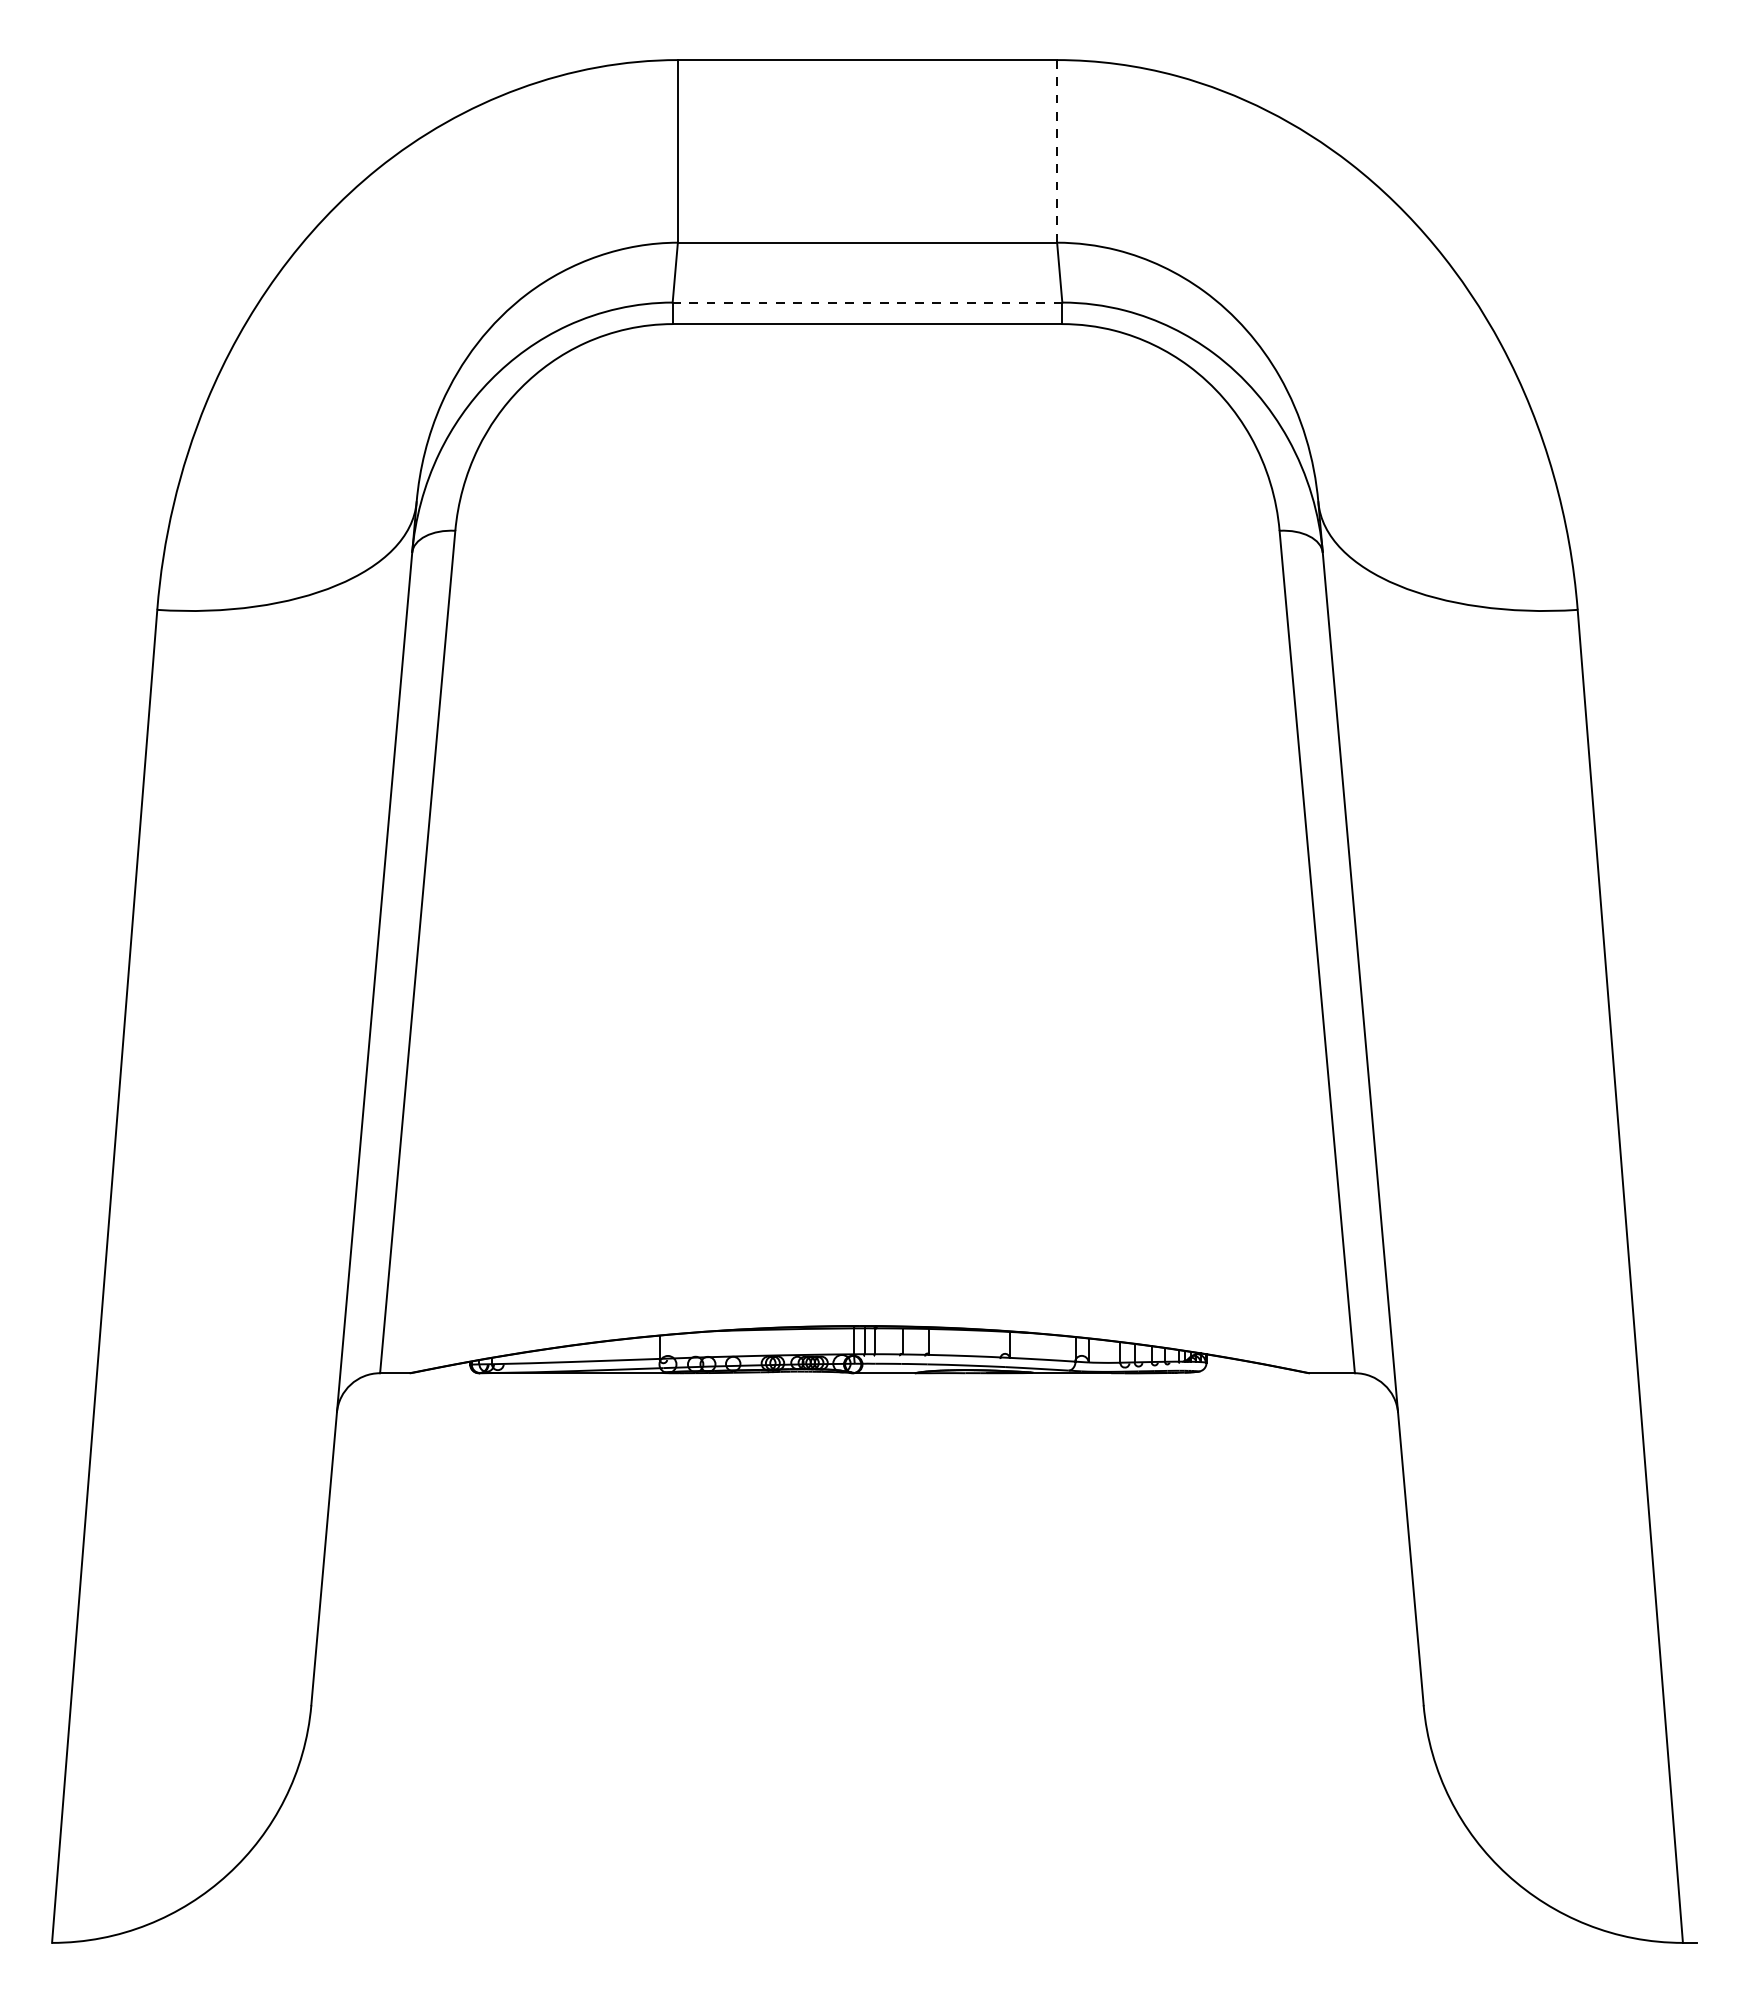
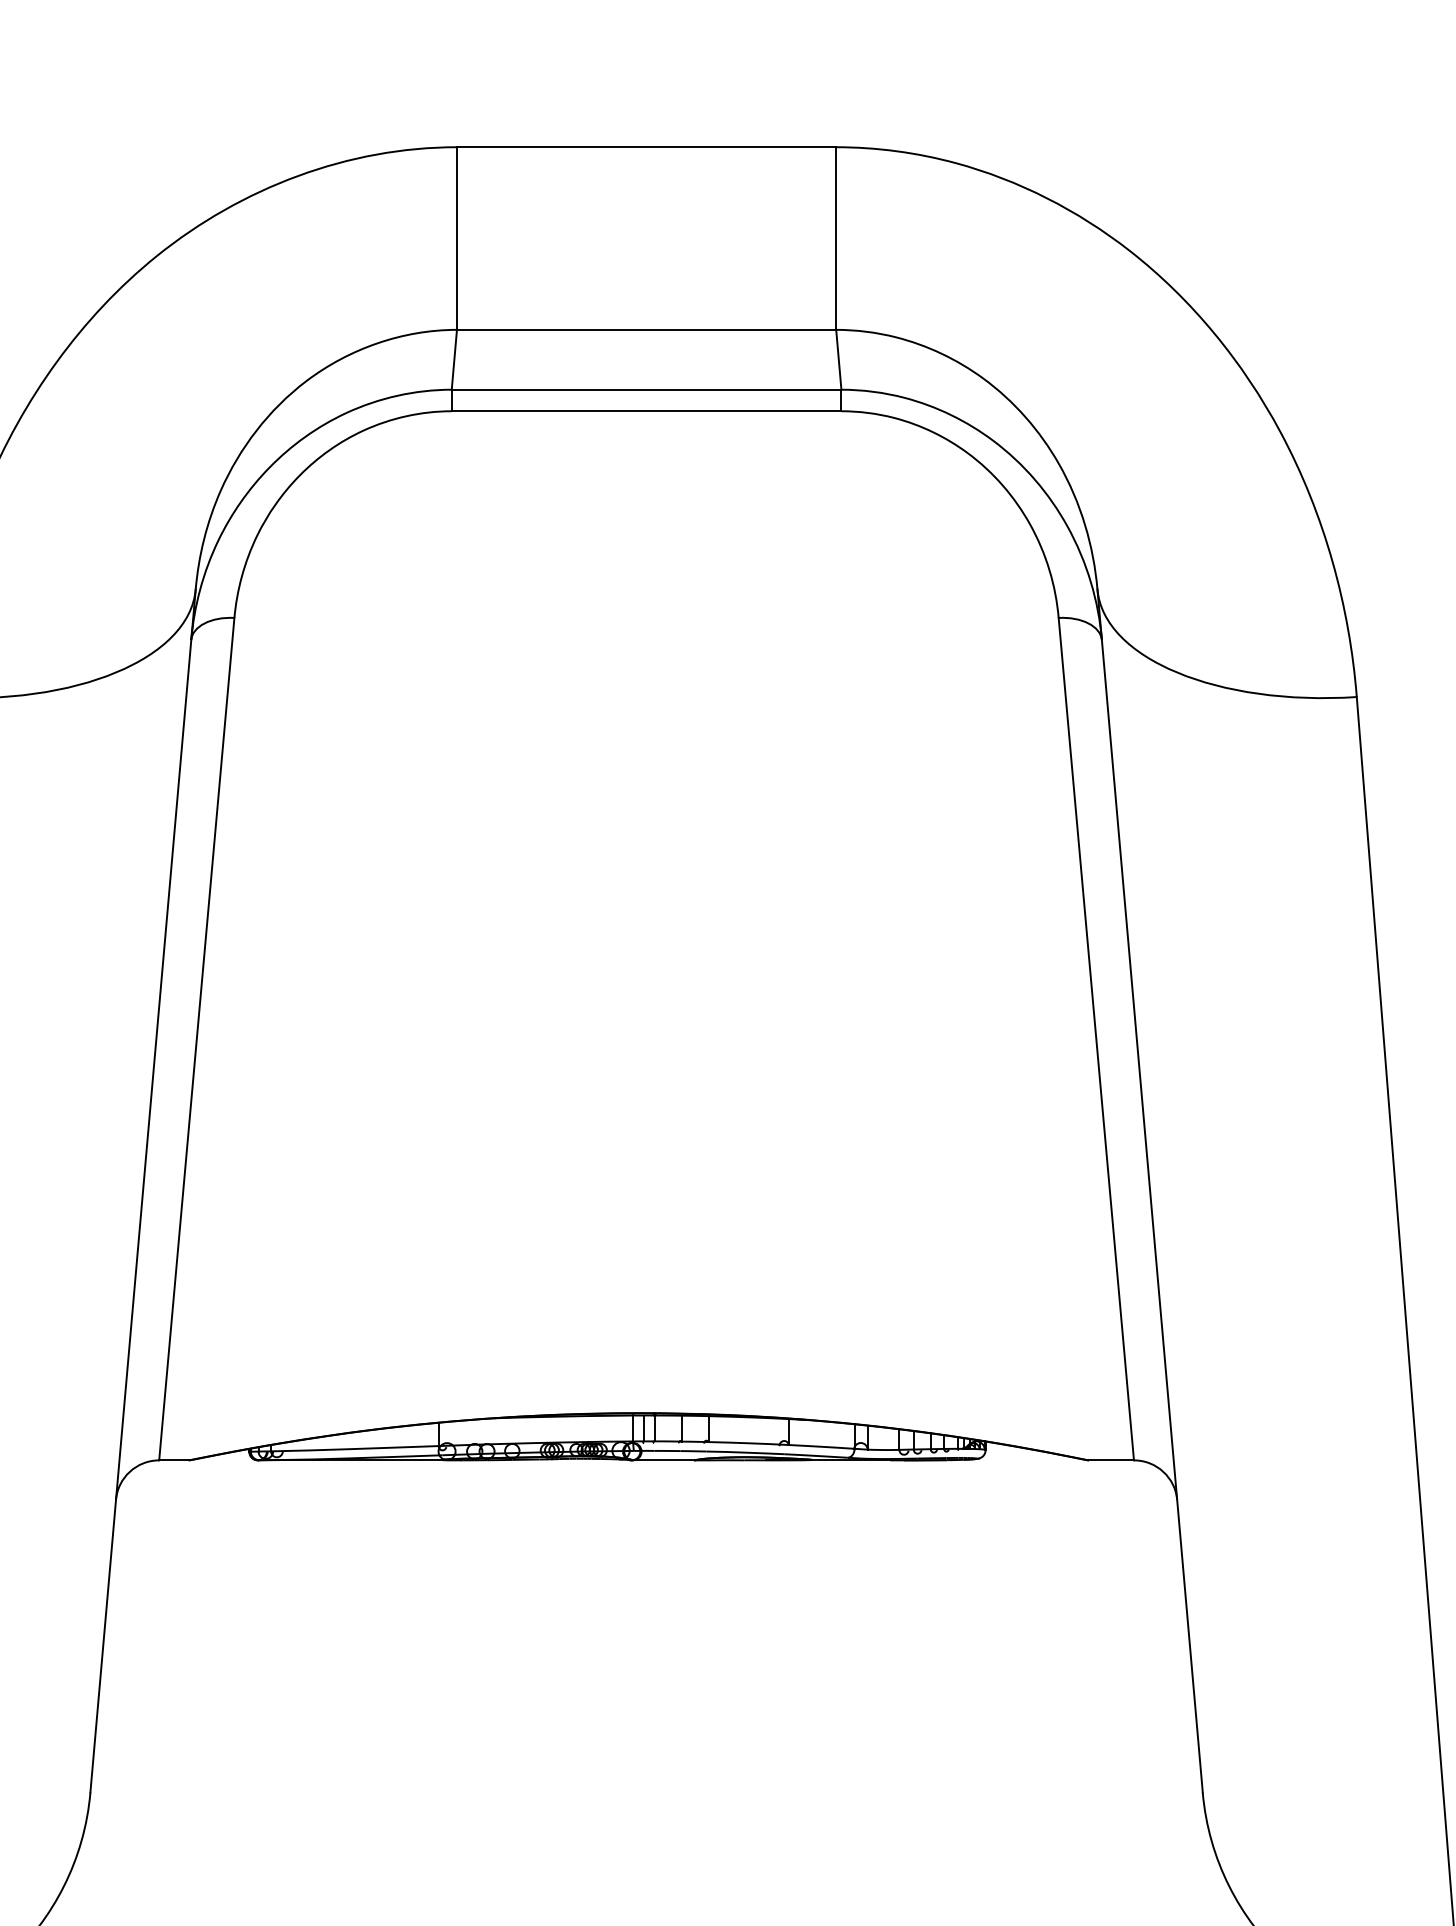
line: (1057, 151) -> (836, 238), dashed -> solid
line: (867, 302) -> (646, 389), dashed -> solid

